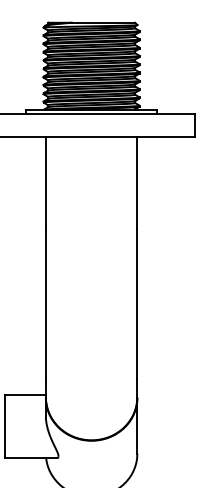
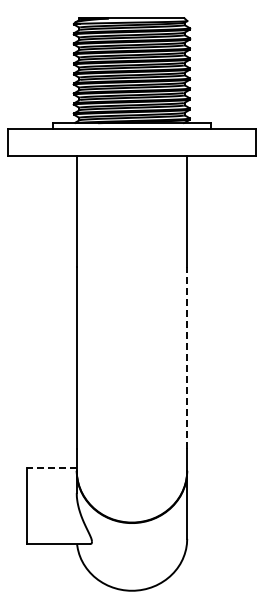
line: (137, 304) -> (187, 358), solid -> dashed
line: (24, 394) -> (51, 467), solid -> dashed

